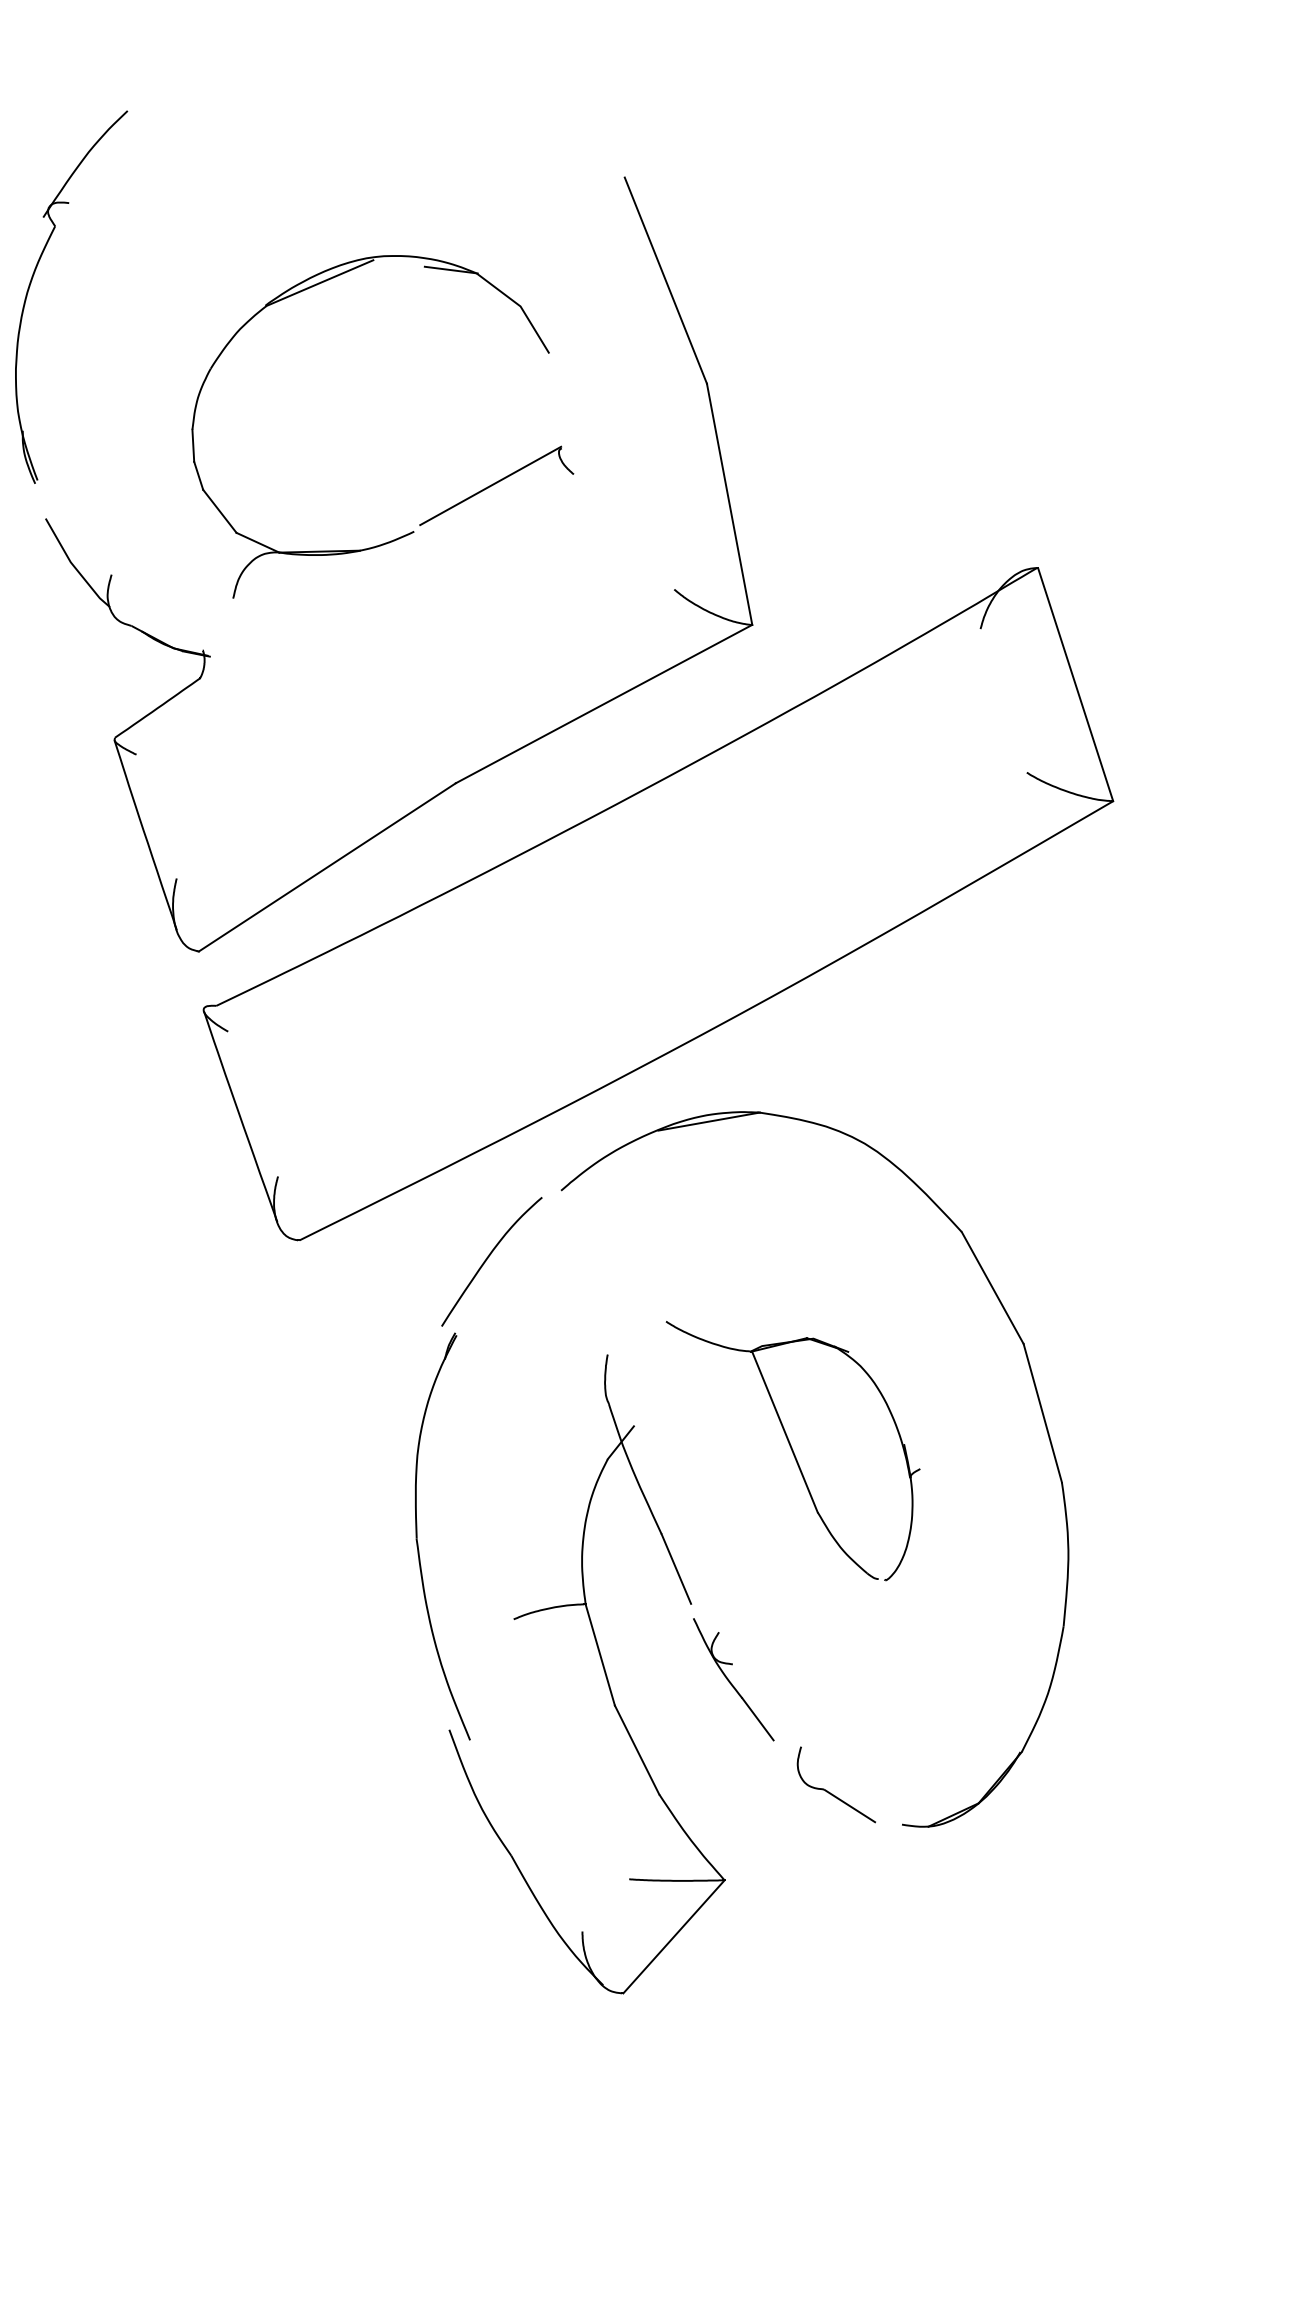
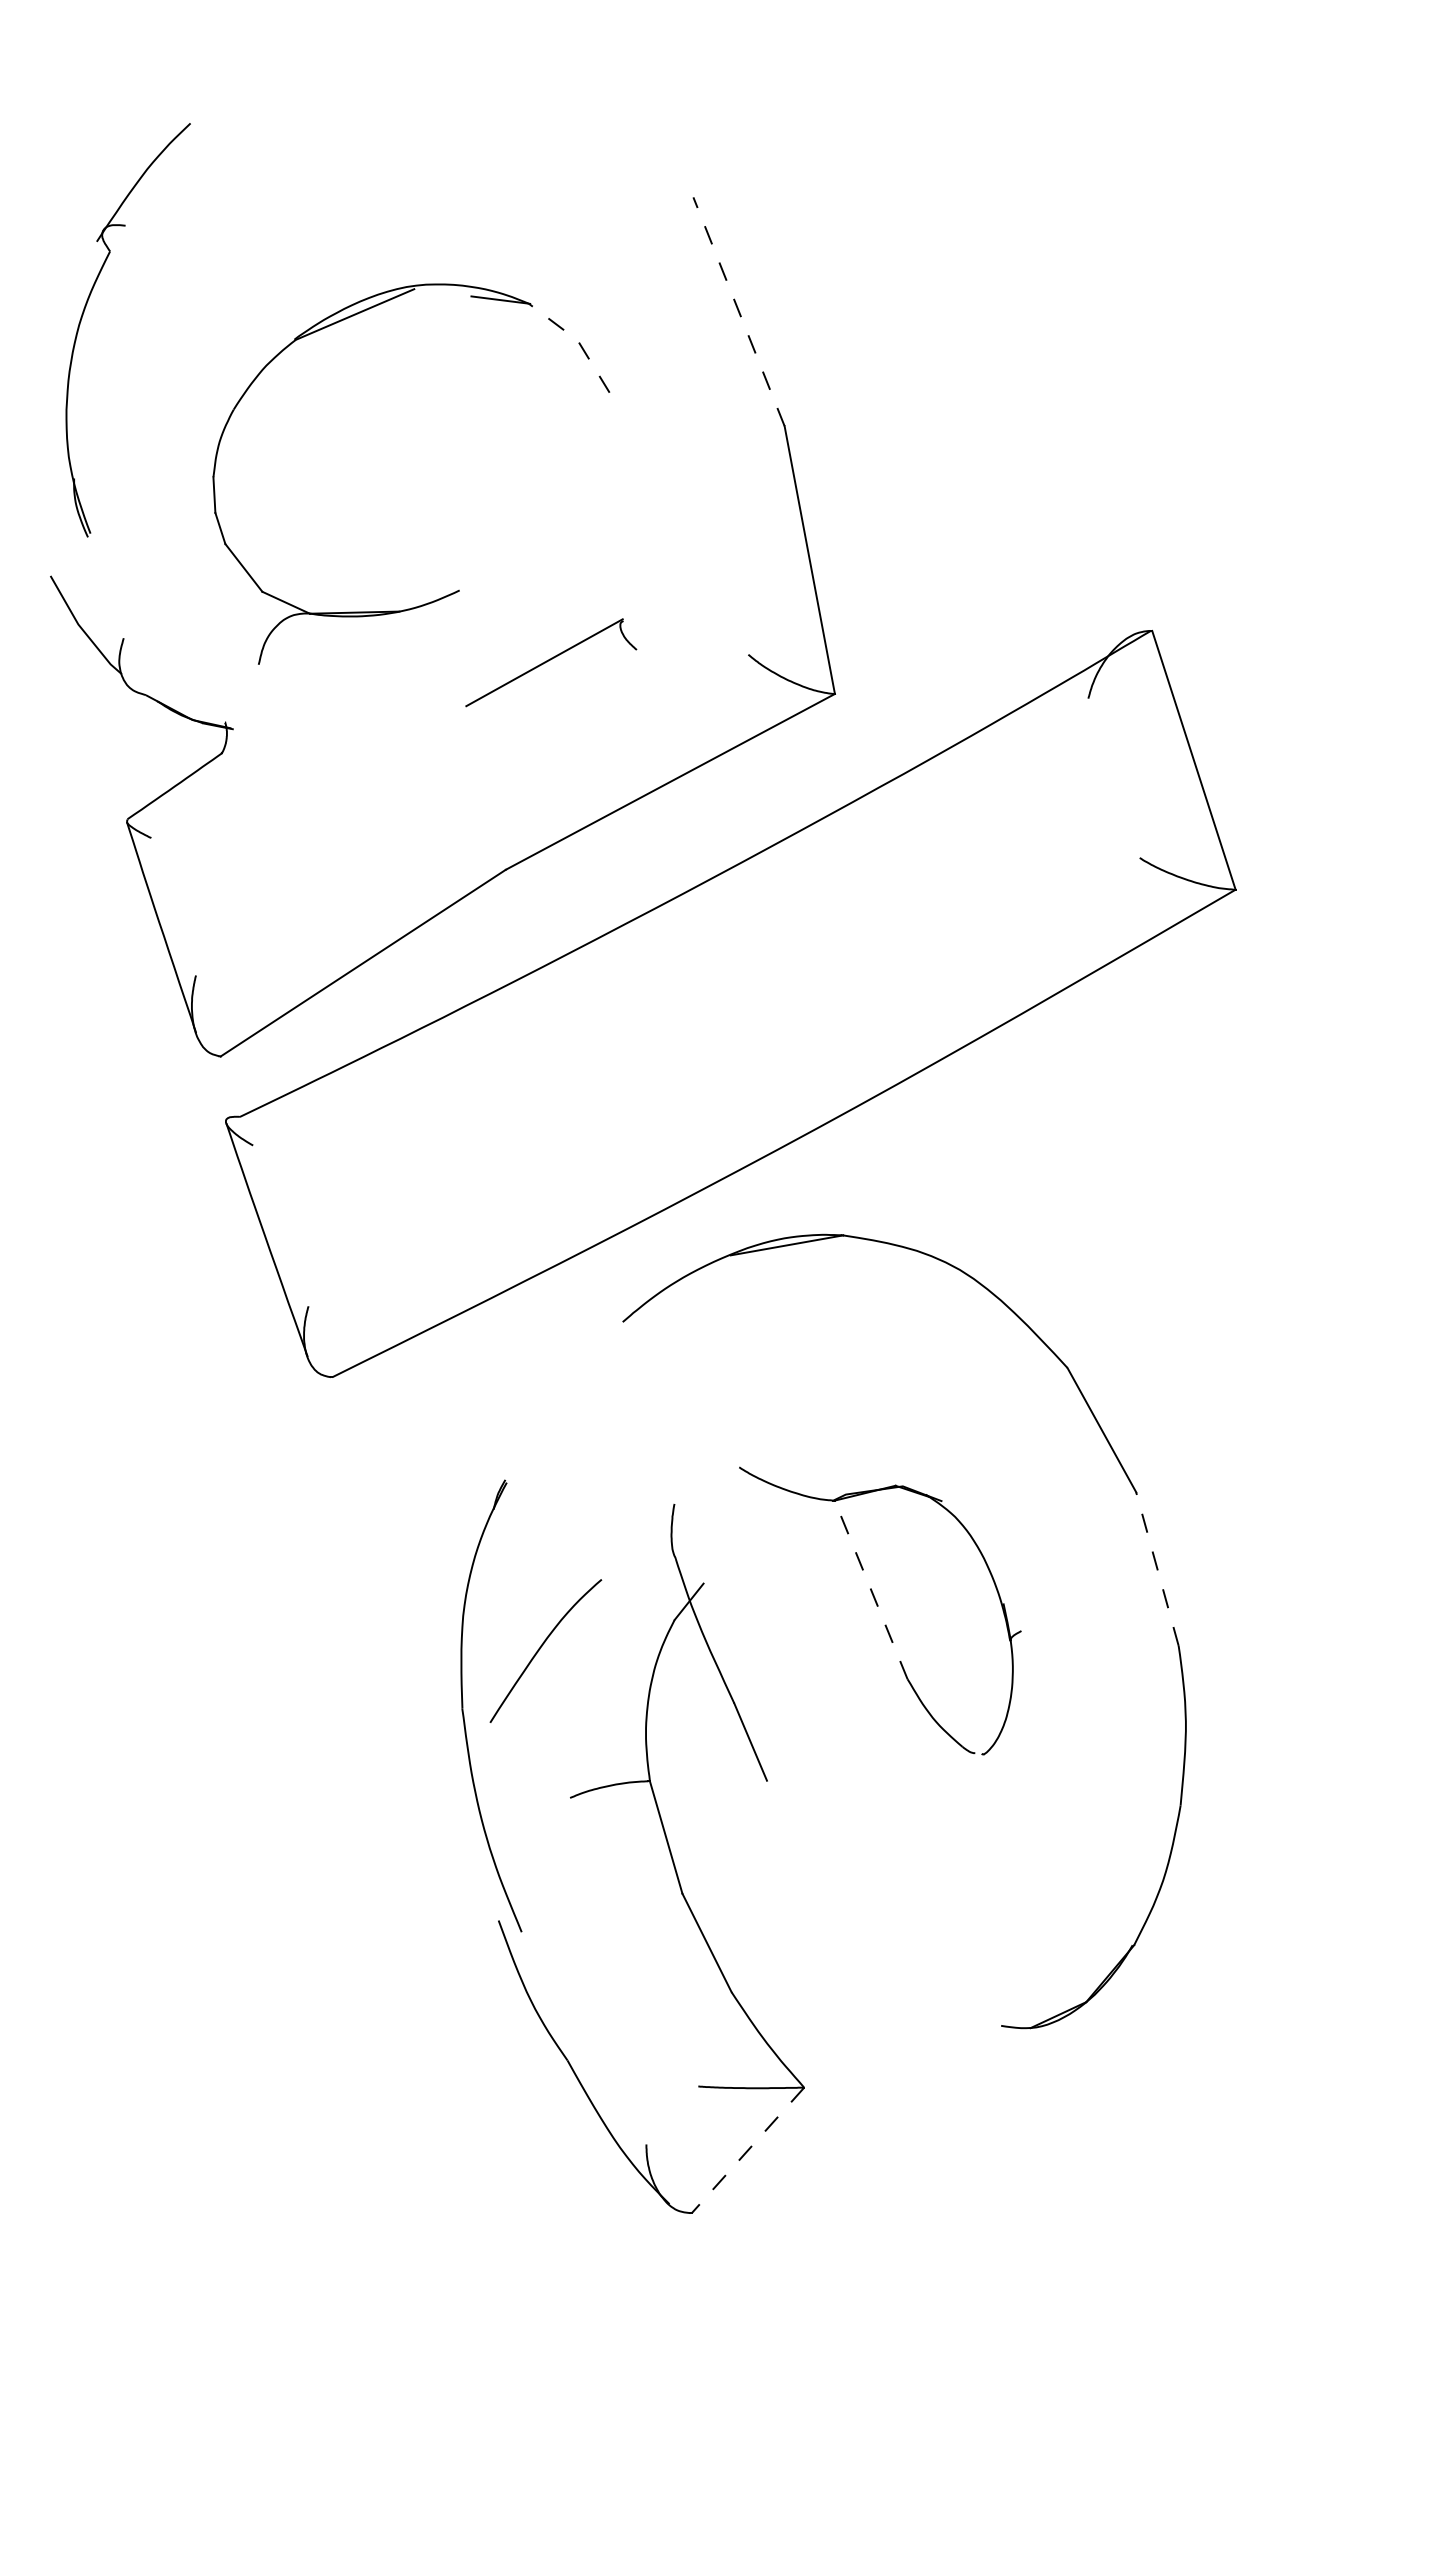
line: (665, 280) -> (738, 311), solid -> dashed
part: (31, 283) -> (83, 315), moved
line: (520, 306) -> (577, 340), solid -> dashed
part: (496, 485) -> (551, 662), moved
curve: (488, 1257) -> (542, 1646), moved
line: (1042, 1413) -> (1157, 1569), solid -> dashed
line: (784, 1431) -> (870, 1589), solid -> dashed
part: (733, 1679) -> (814, 1864), removed
part: (831, 1792) -> (922, 1990), removed
line: (673, 1936) -> (747, 2150), solid -> dashed

